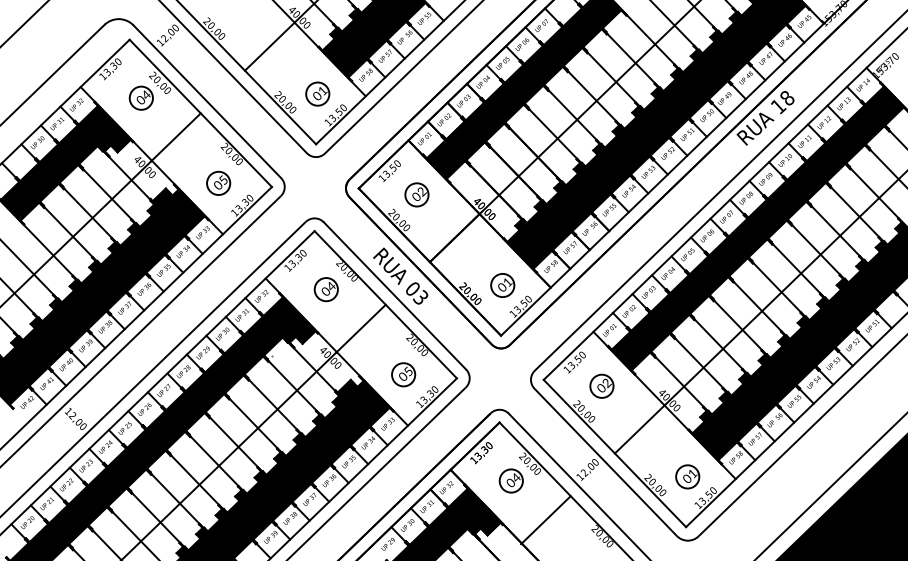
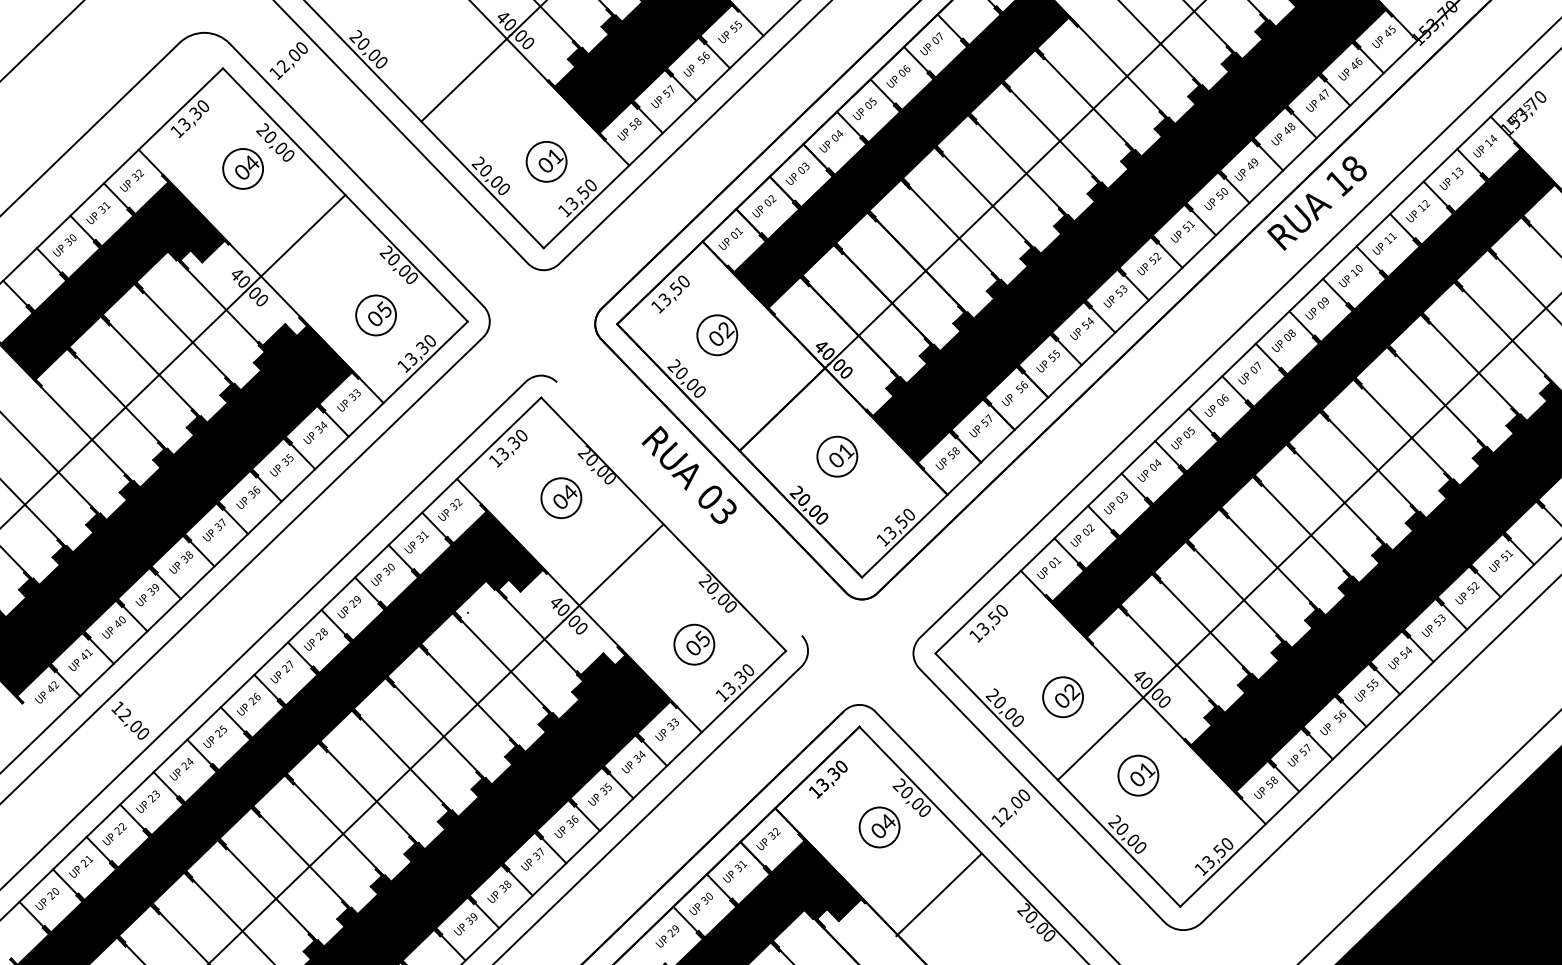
part: (502, 285) -> (836, 456), moved
line: (394, 295) -> (678, 508), removed
part: (601, 385) -> (1062, 695), moved
part: (687, 476) -> (1137, 774), moved

